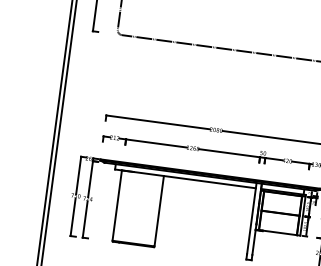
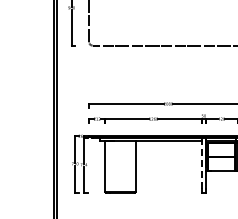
line: (251, 218) -> (201, 163), solid -> dashed

